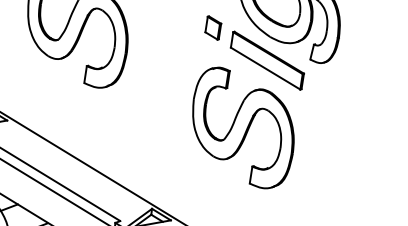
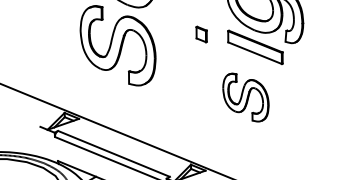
part: (213, 27) -> (201, 34), moved
part: (242, 127) -> (245, 97), size x0.6

